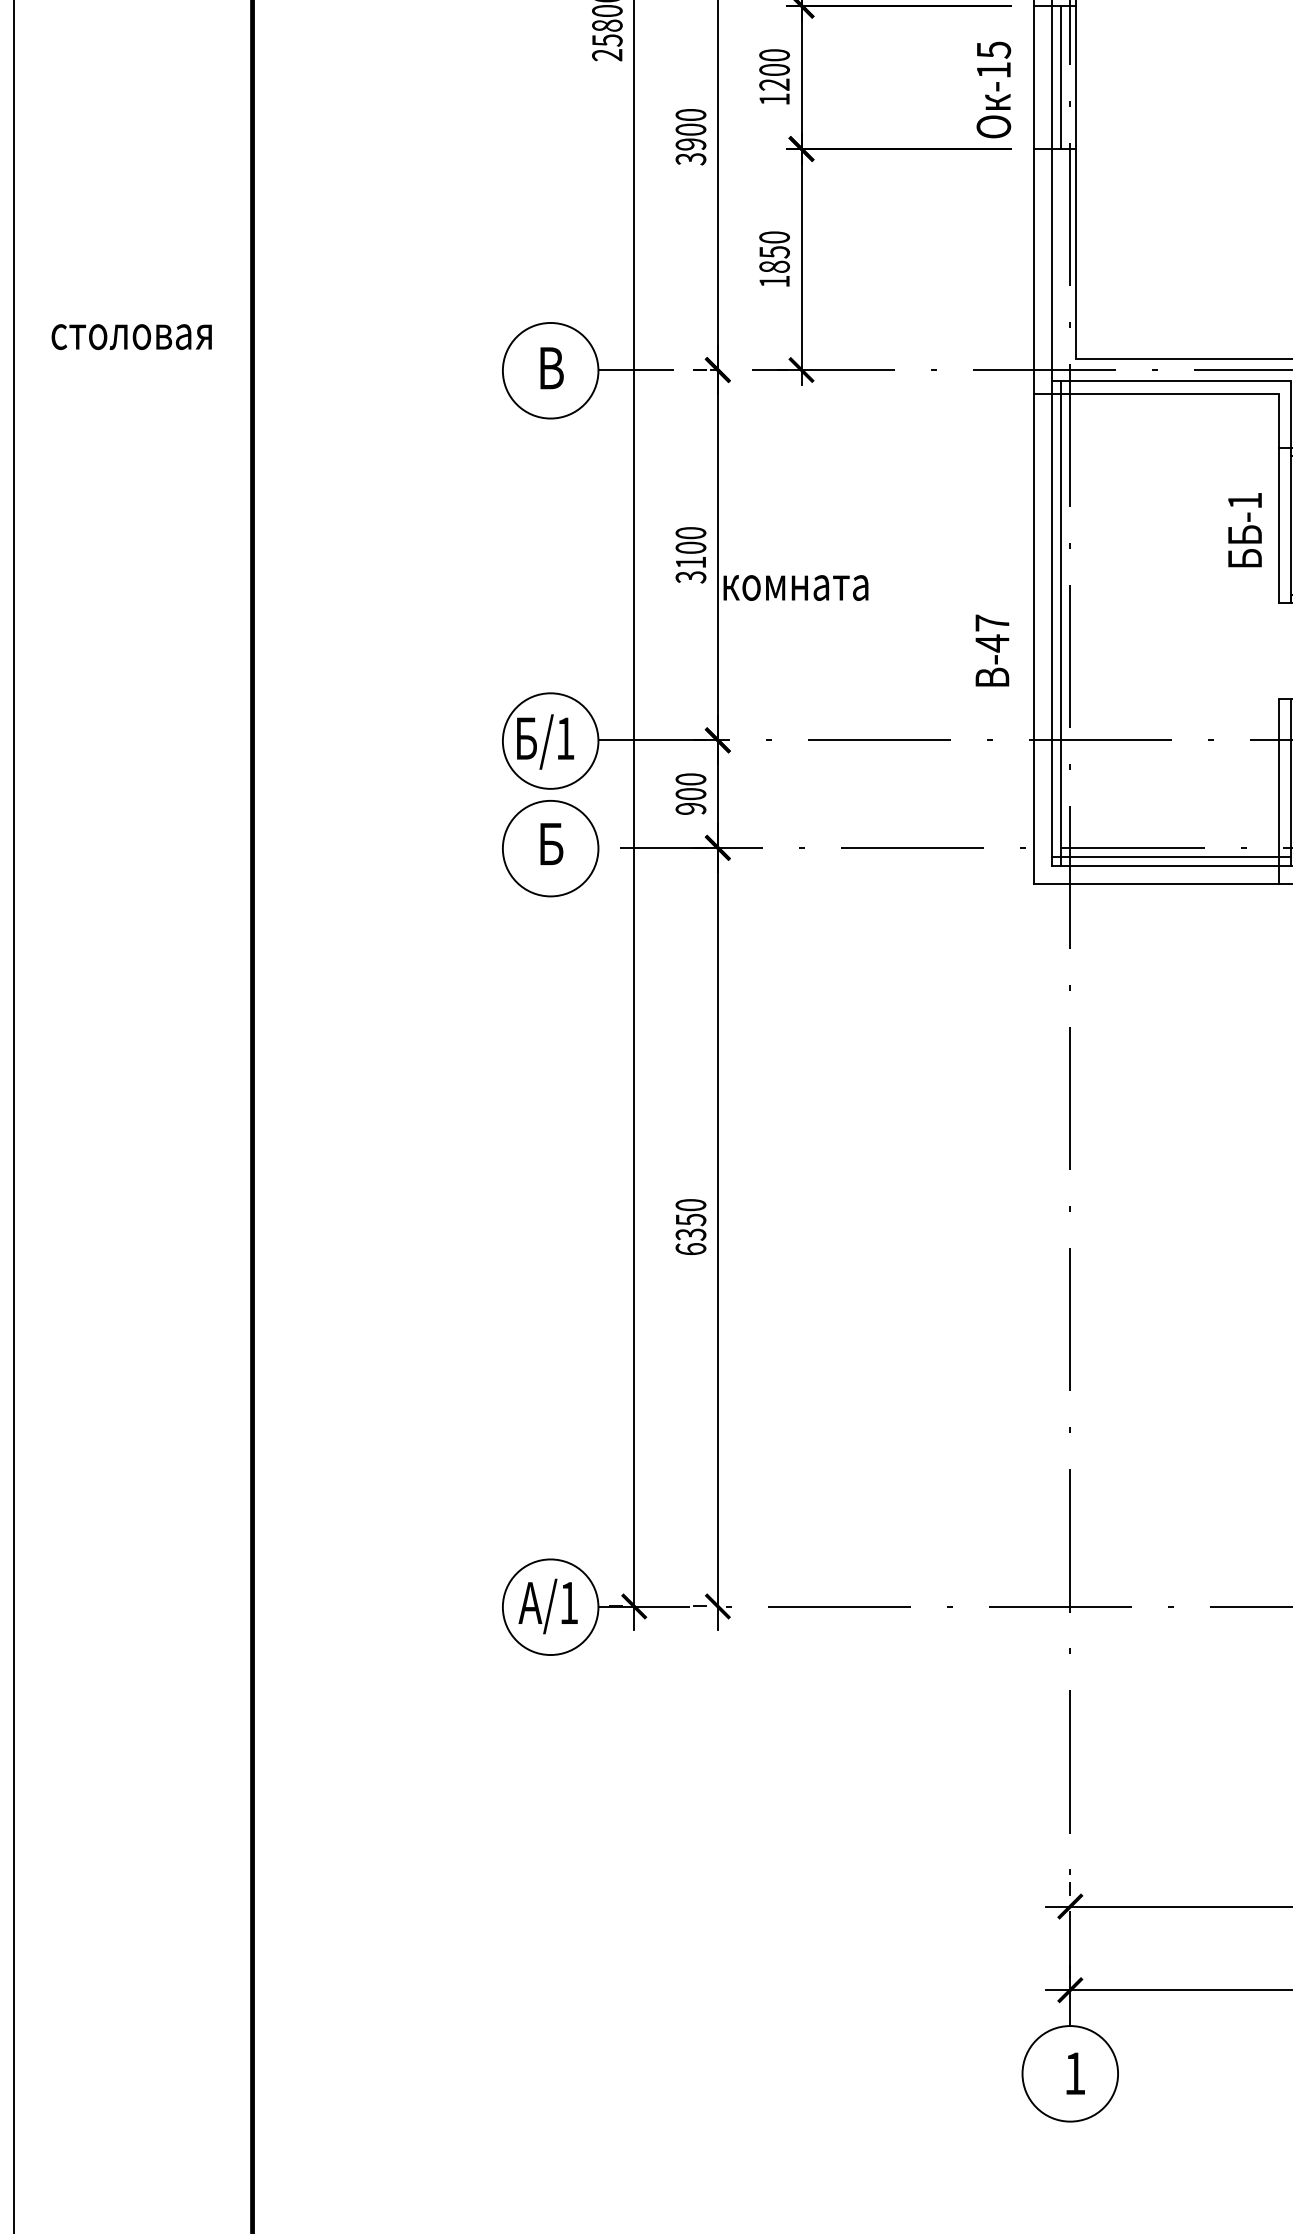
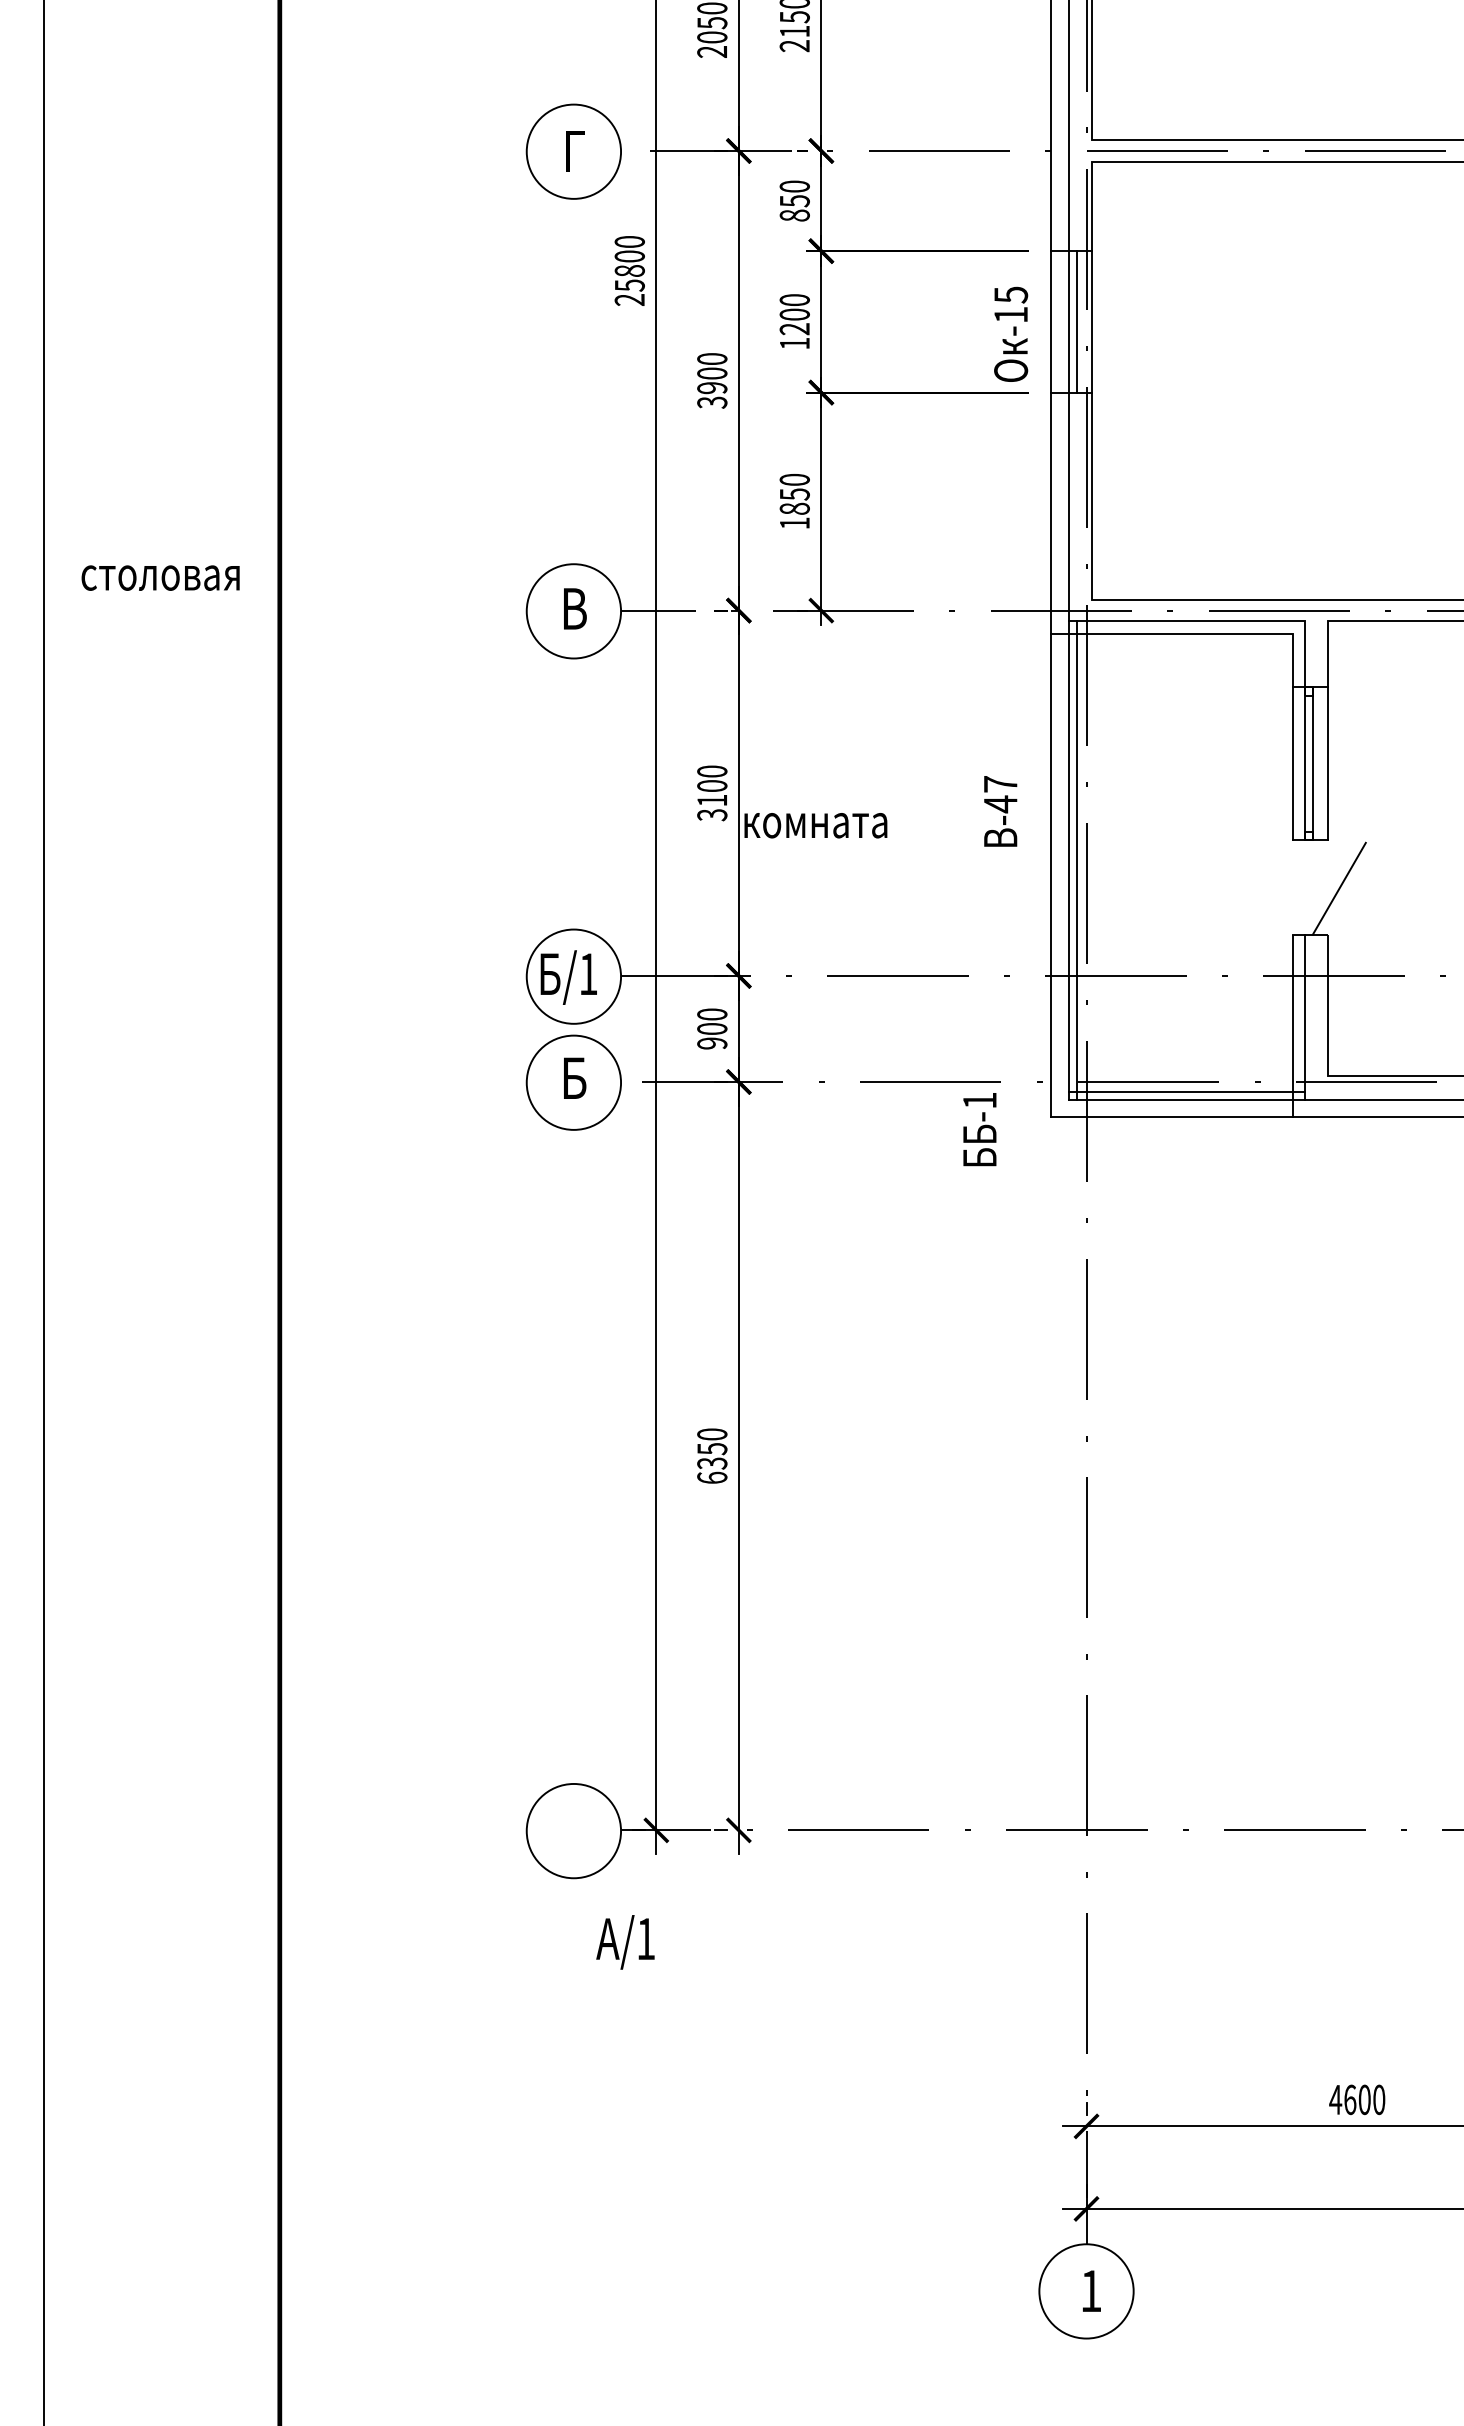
text: (1244, 530) -> (979, 1129), moved
text: (992, 650) -> (1000, 811), moved
text: (548, 1606) -> (625, 1942), moved

